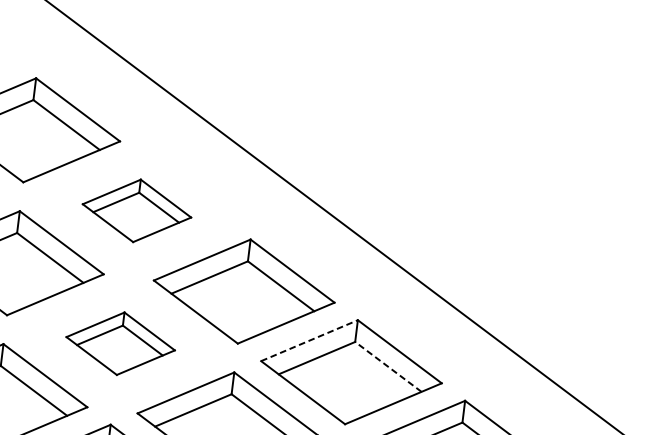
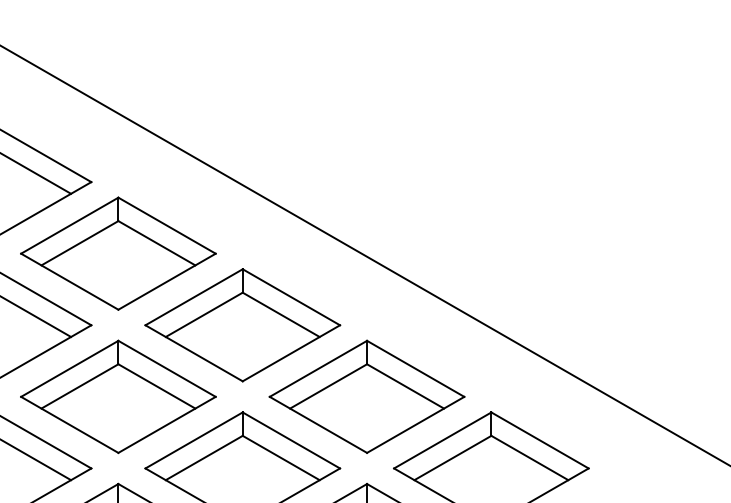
part: (137, 210) -> (118, 253), size x1.67
line: (309, 340) -> (318, 368), dashed -> solid
part: (120, 343) -> (118, 396), size x1.67
line: (388, 366) -> (405, 386), dashed -> solid

